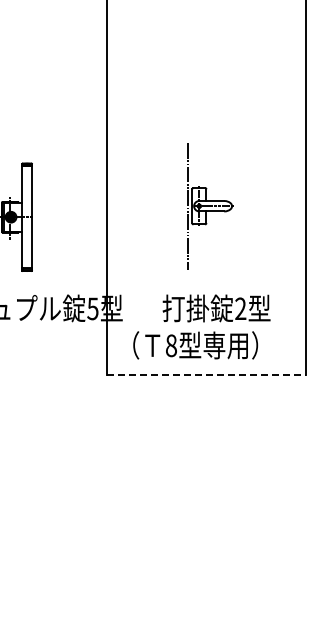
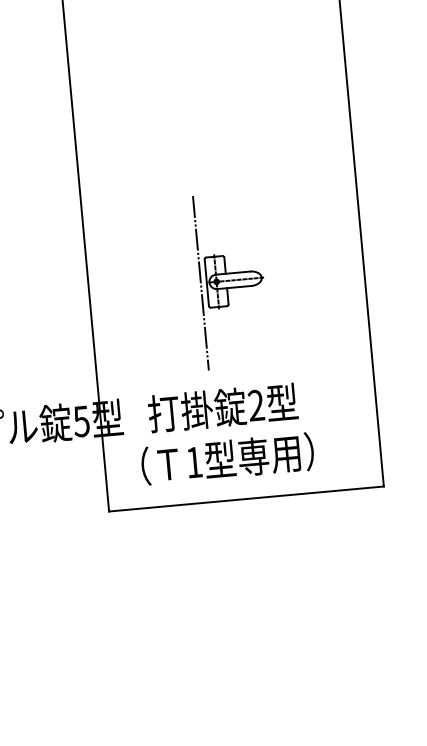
part: (210, 206) -> (232, 280), moved
text: (216, 308) -> (222, 408), moved
text: (171, 345) -> (194, 462), 8 -> 1
line: (206, 375) -> (246, 499), dashed -> solid

